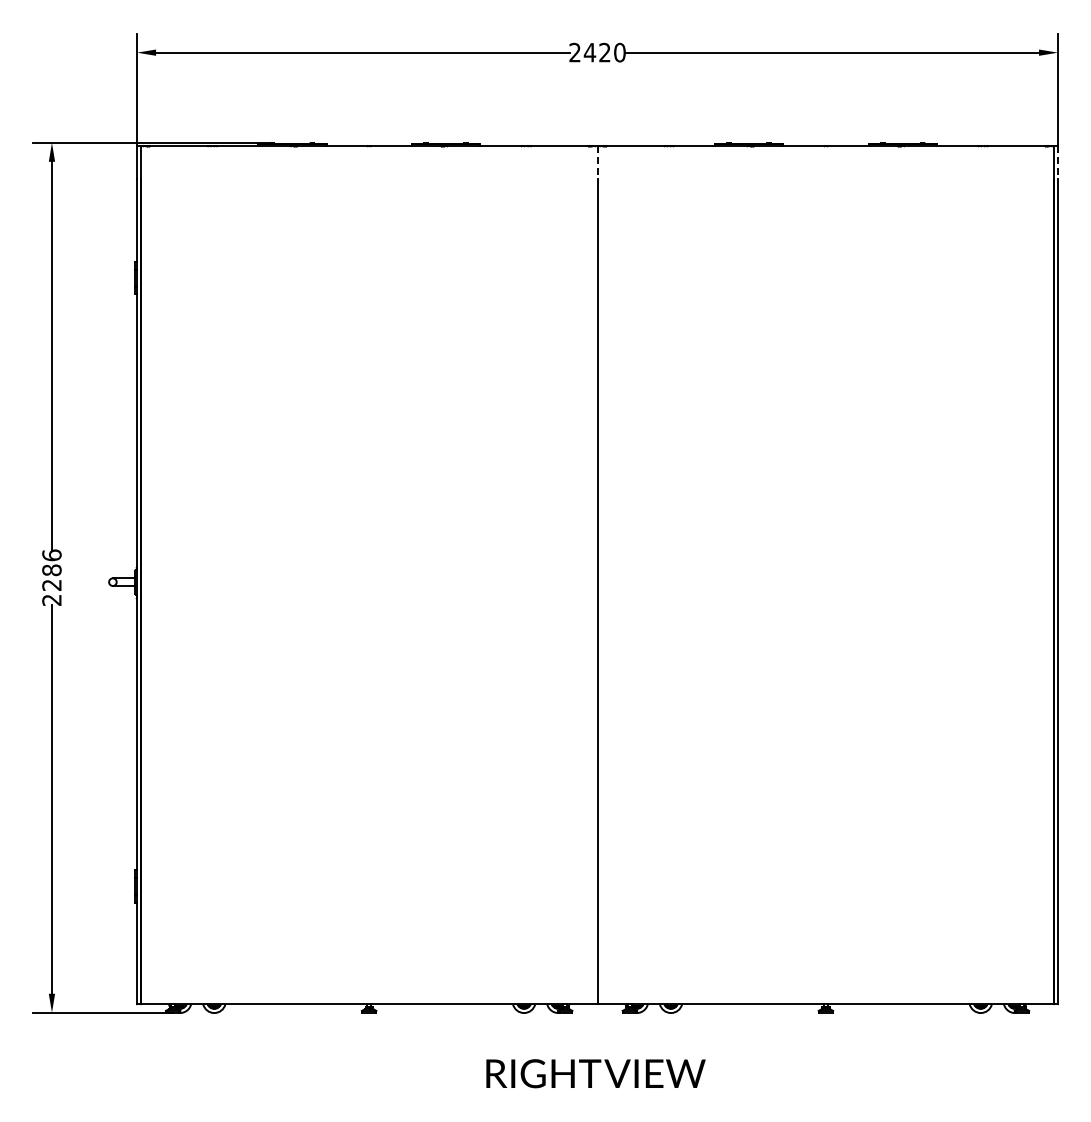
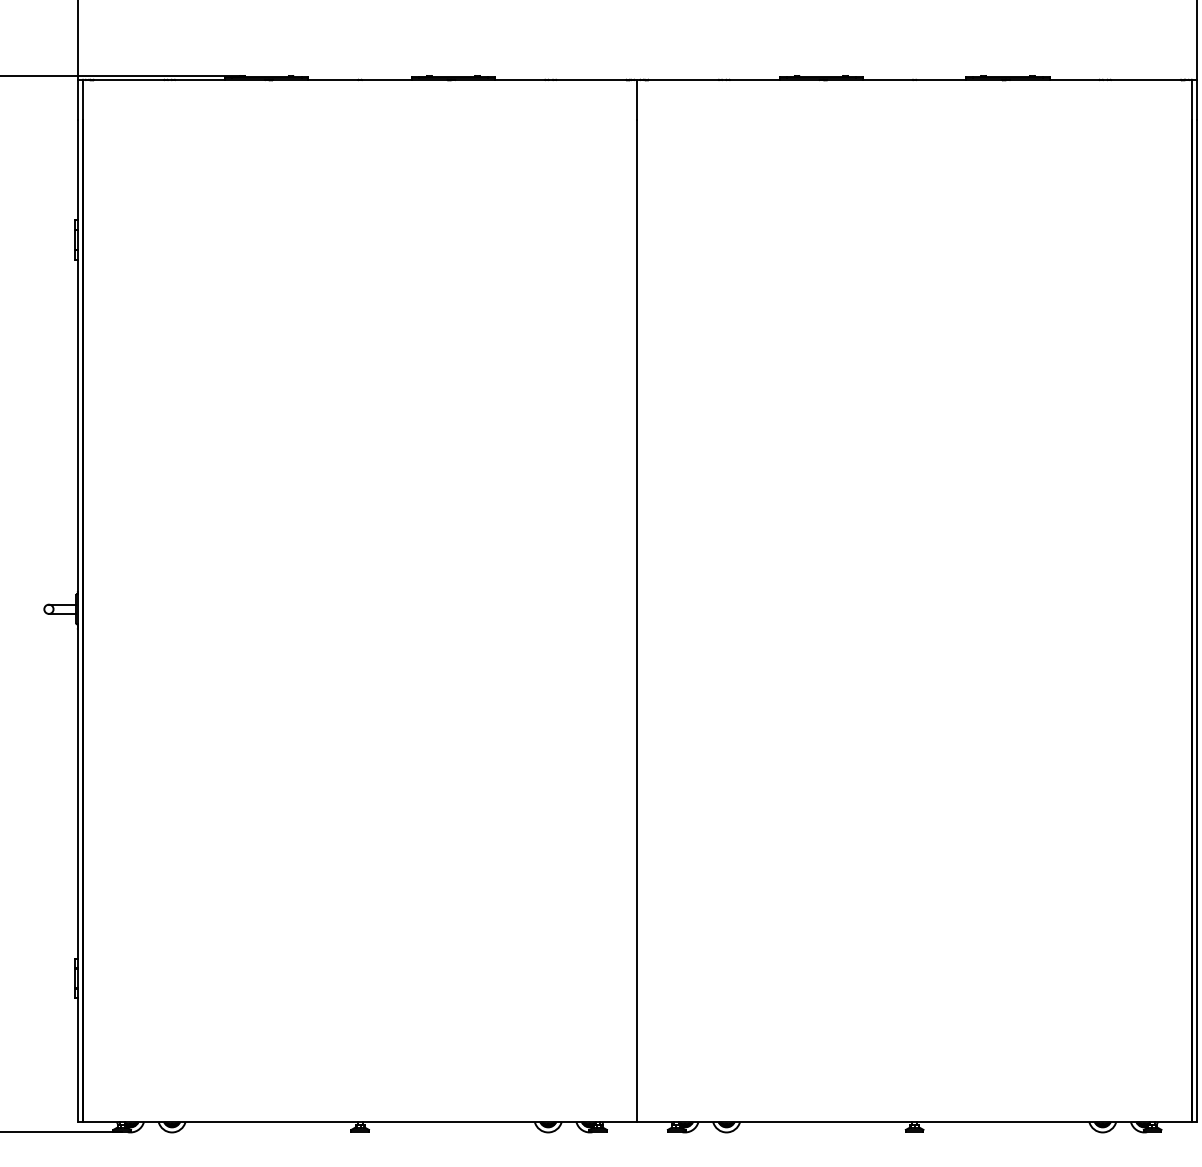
line: (597, 162) -> (637, 99), dashed -> solid
line: (1058, 162) -> (1197, 99), dashed -> solid

